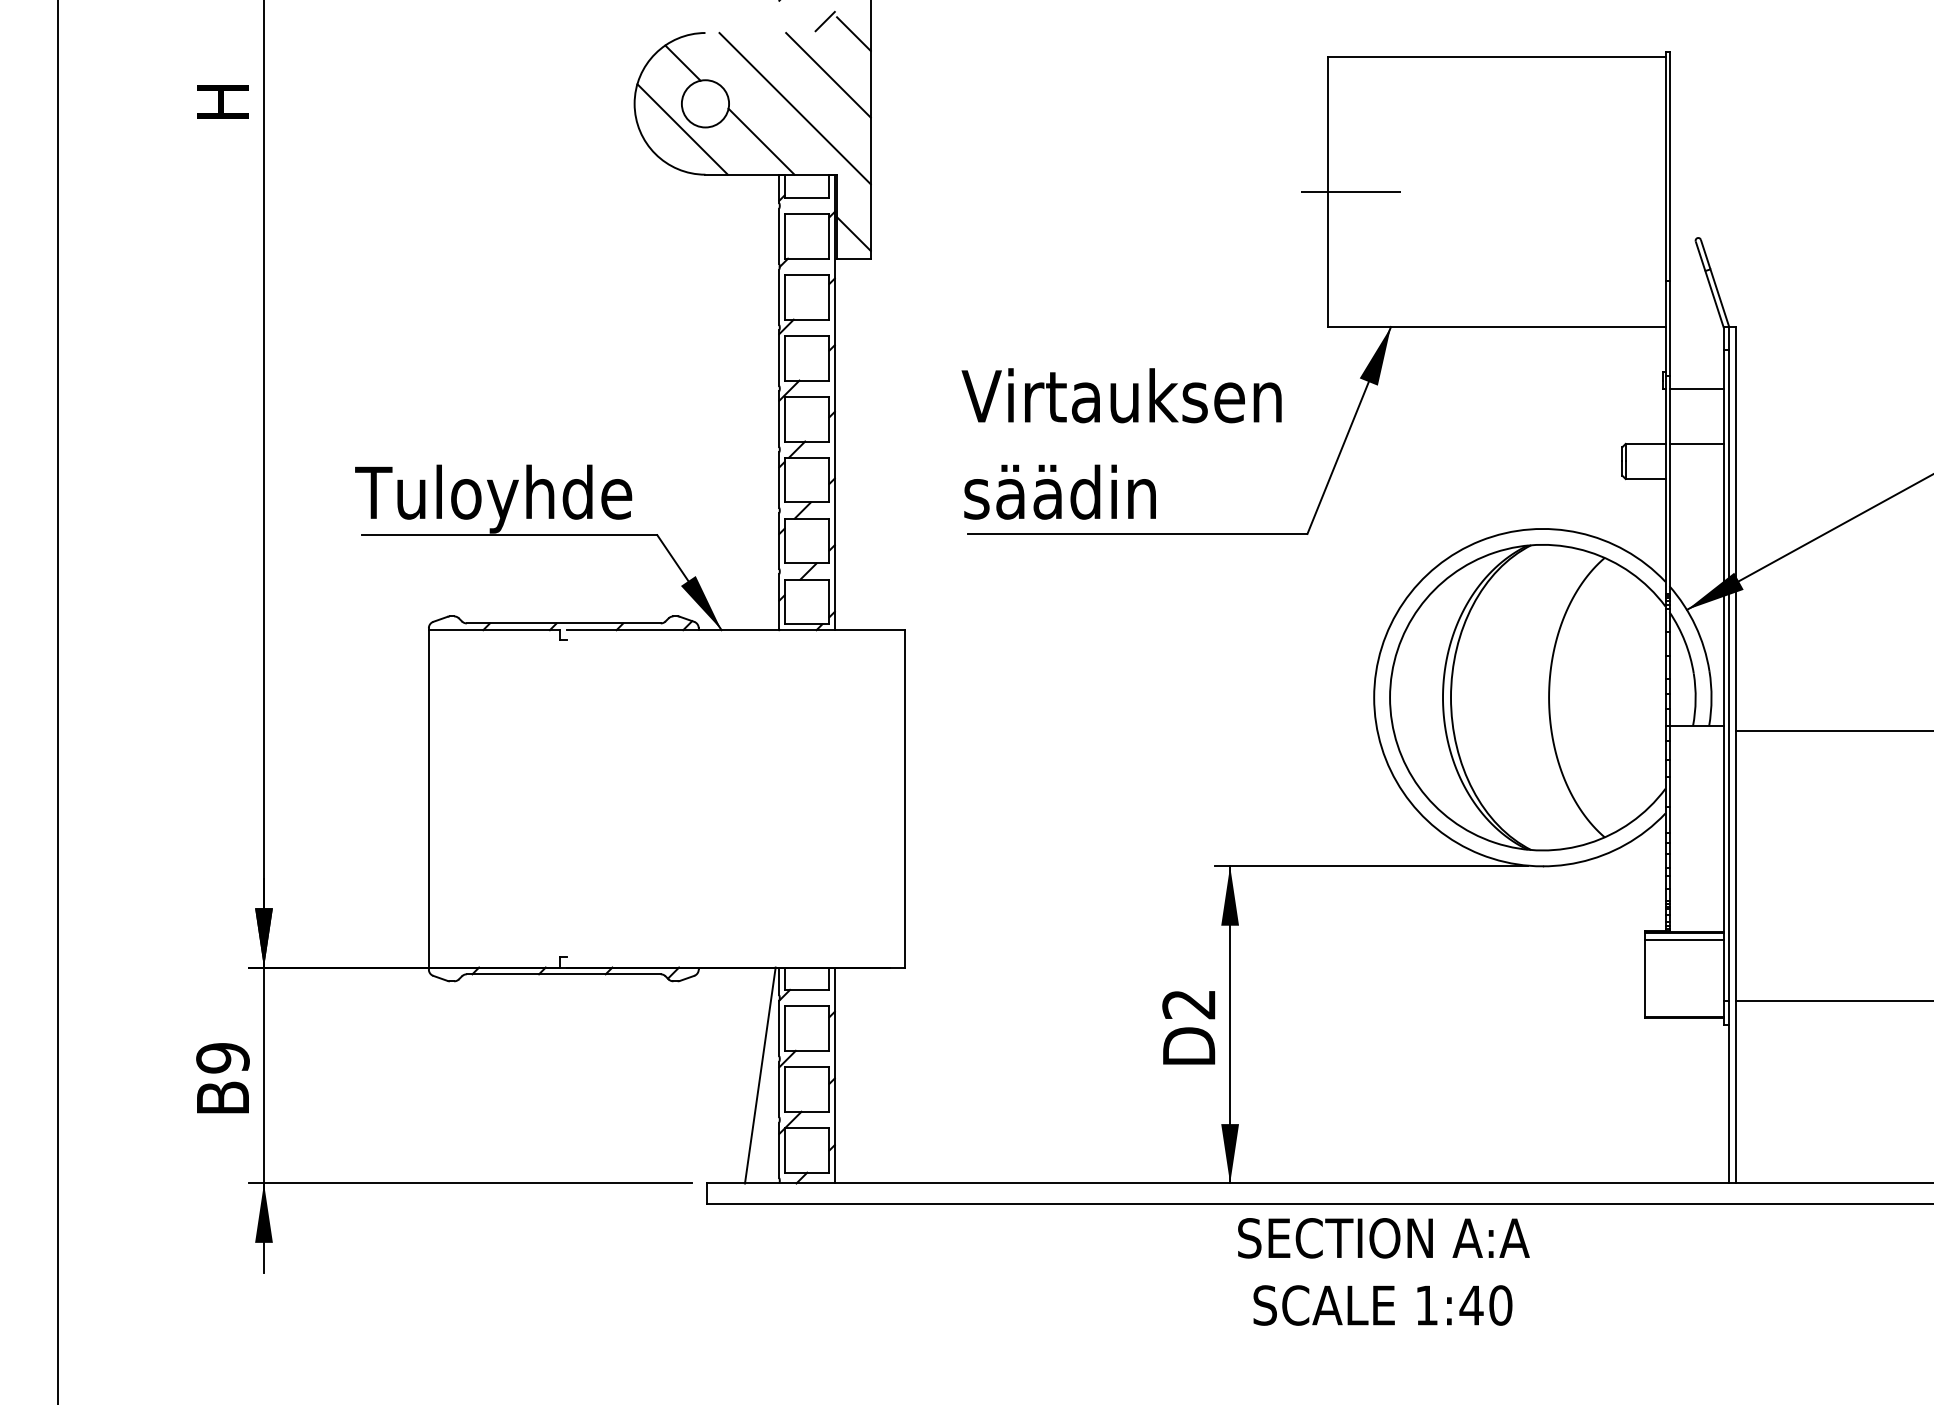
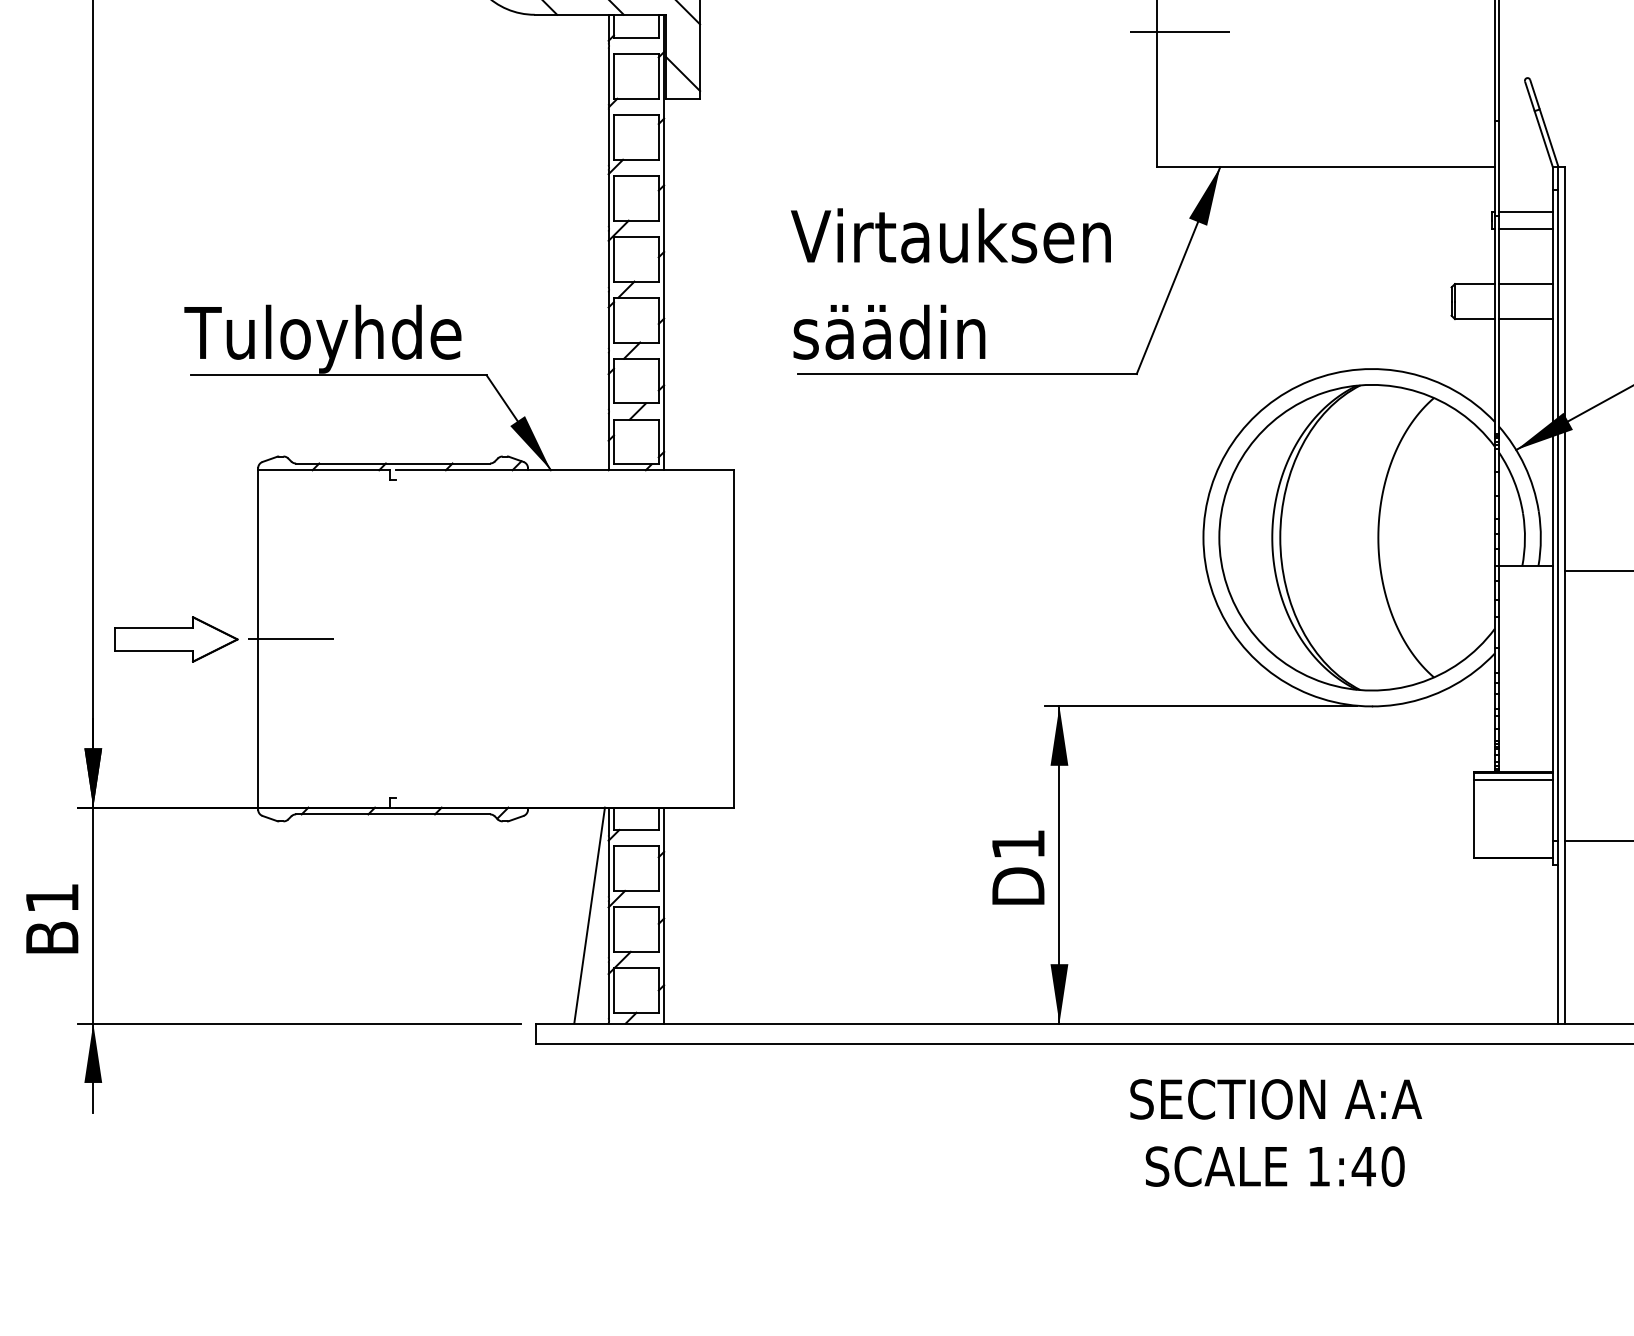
line: (1696, 372) -> (1525, 212), added
line: (1696, 479) -> (1525, 319), added
line: (461, 798) -> (290, 638), added
part: (347, 799) -> (176, 639), added
text: (1188, 1004) -> (1017, 844), D2 -> D1
text: (222, 1058) -> (51, 898), B9 -> B1
text: (1383, 1271) -> (1275, 1132), moved

